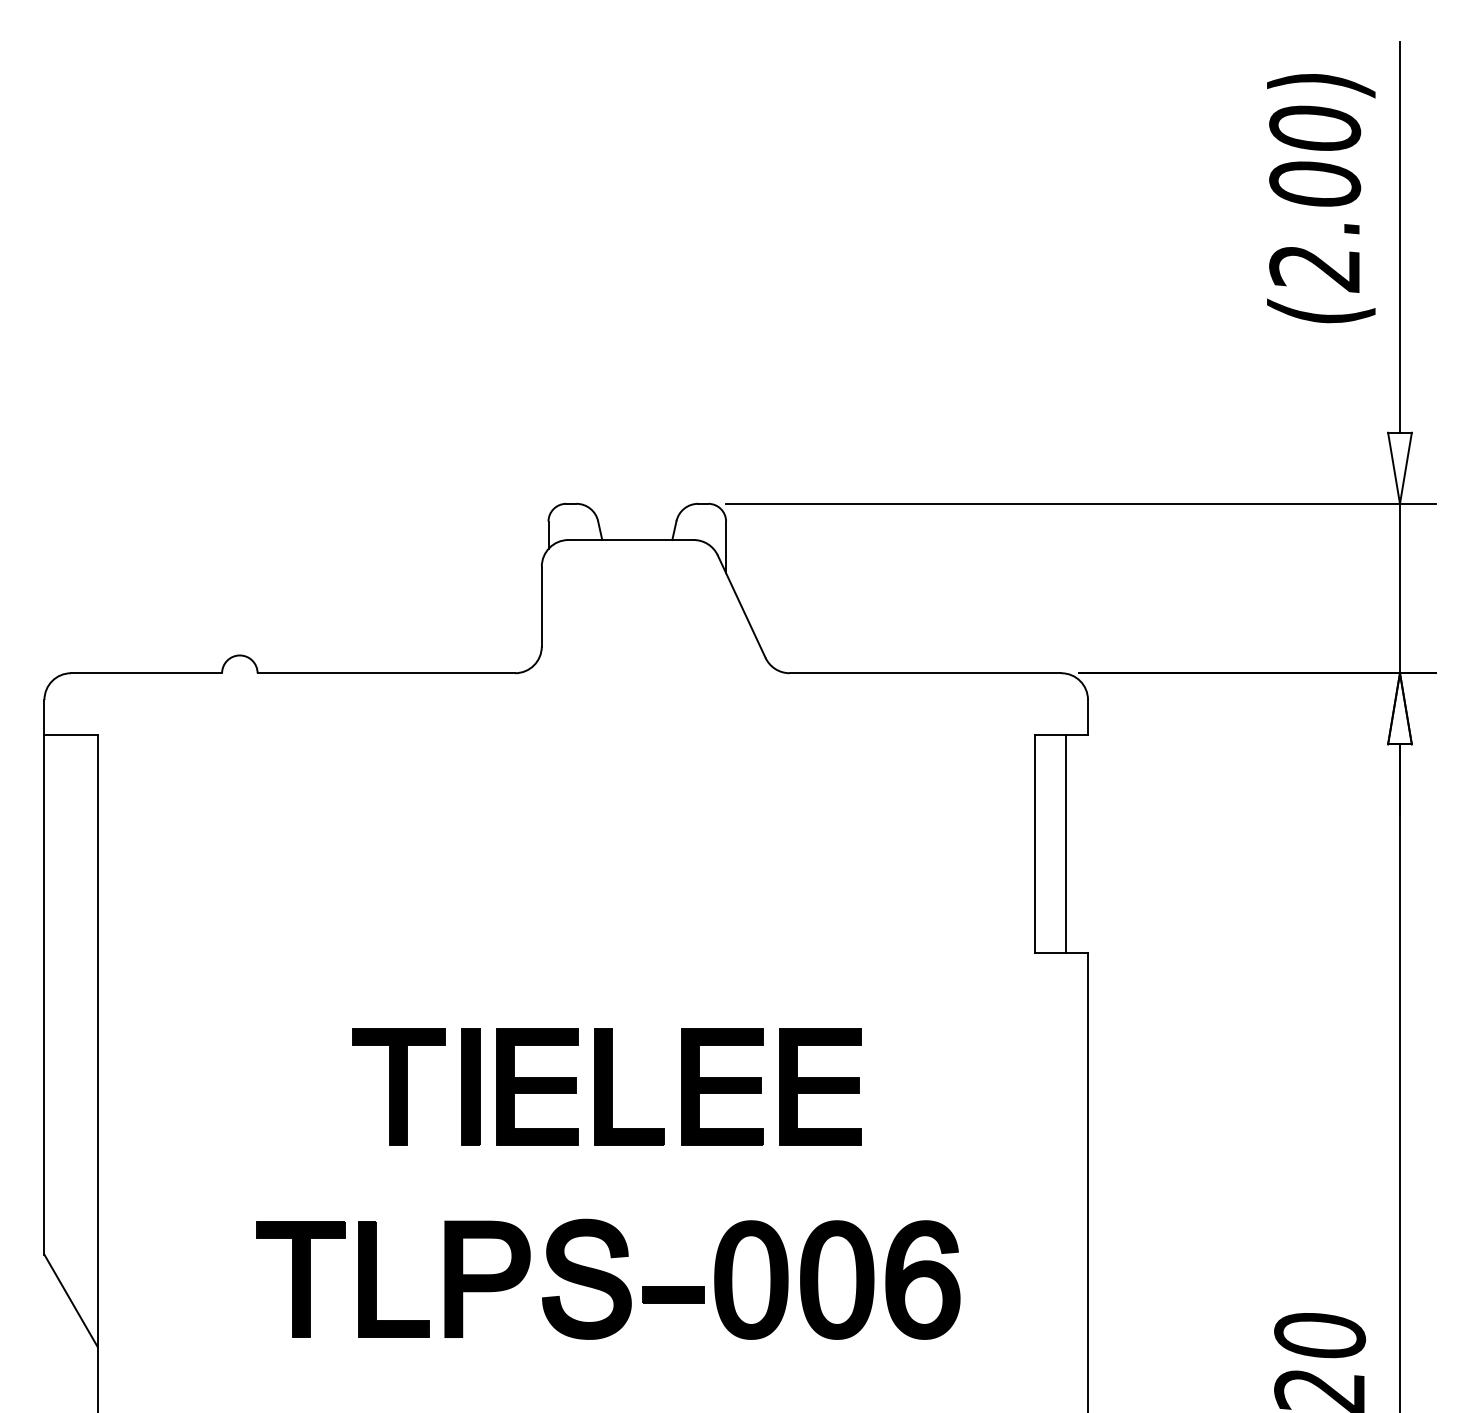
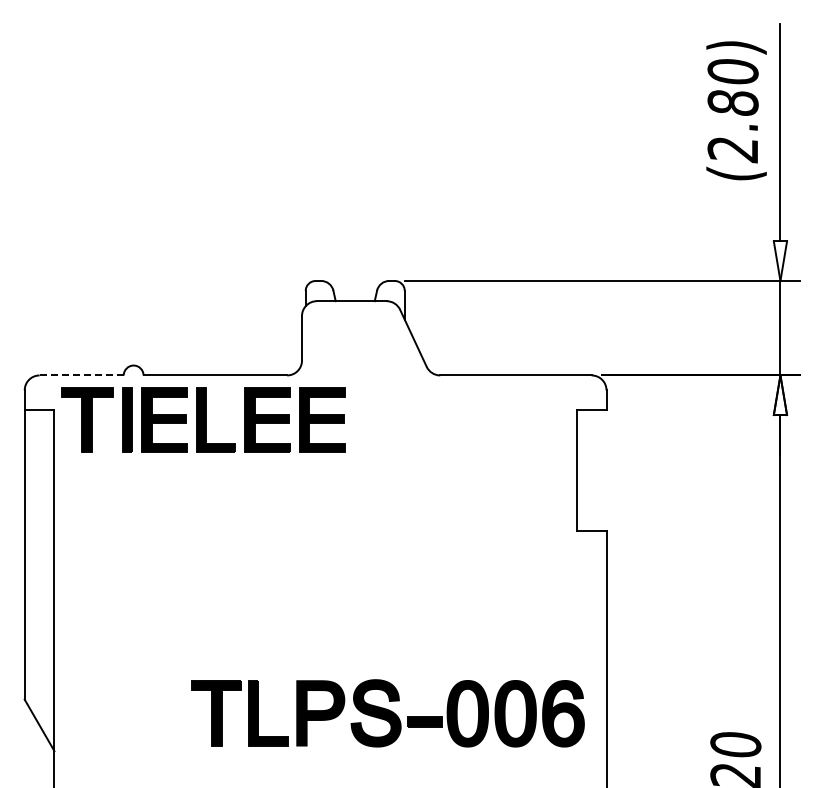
text: (1313, 183) -> (732, 102), (2.00) -> (2.80)
line: (146, 673) -> (81, 375), solid -> dashed
line: (1066, 843) -> (594, 470), removed
part: (607, 1085) -> (203, 419), moved
part: (607, 1279) -> (387, 713), moved

